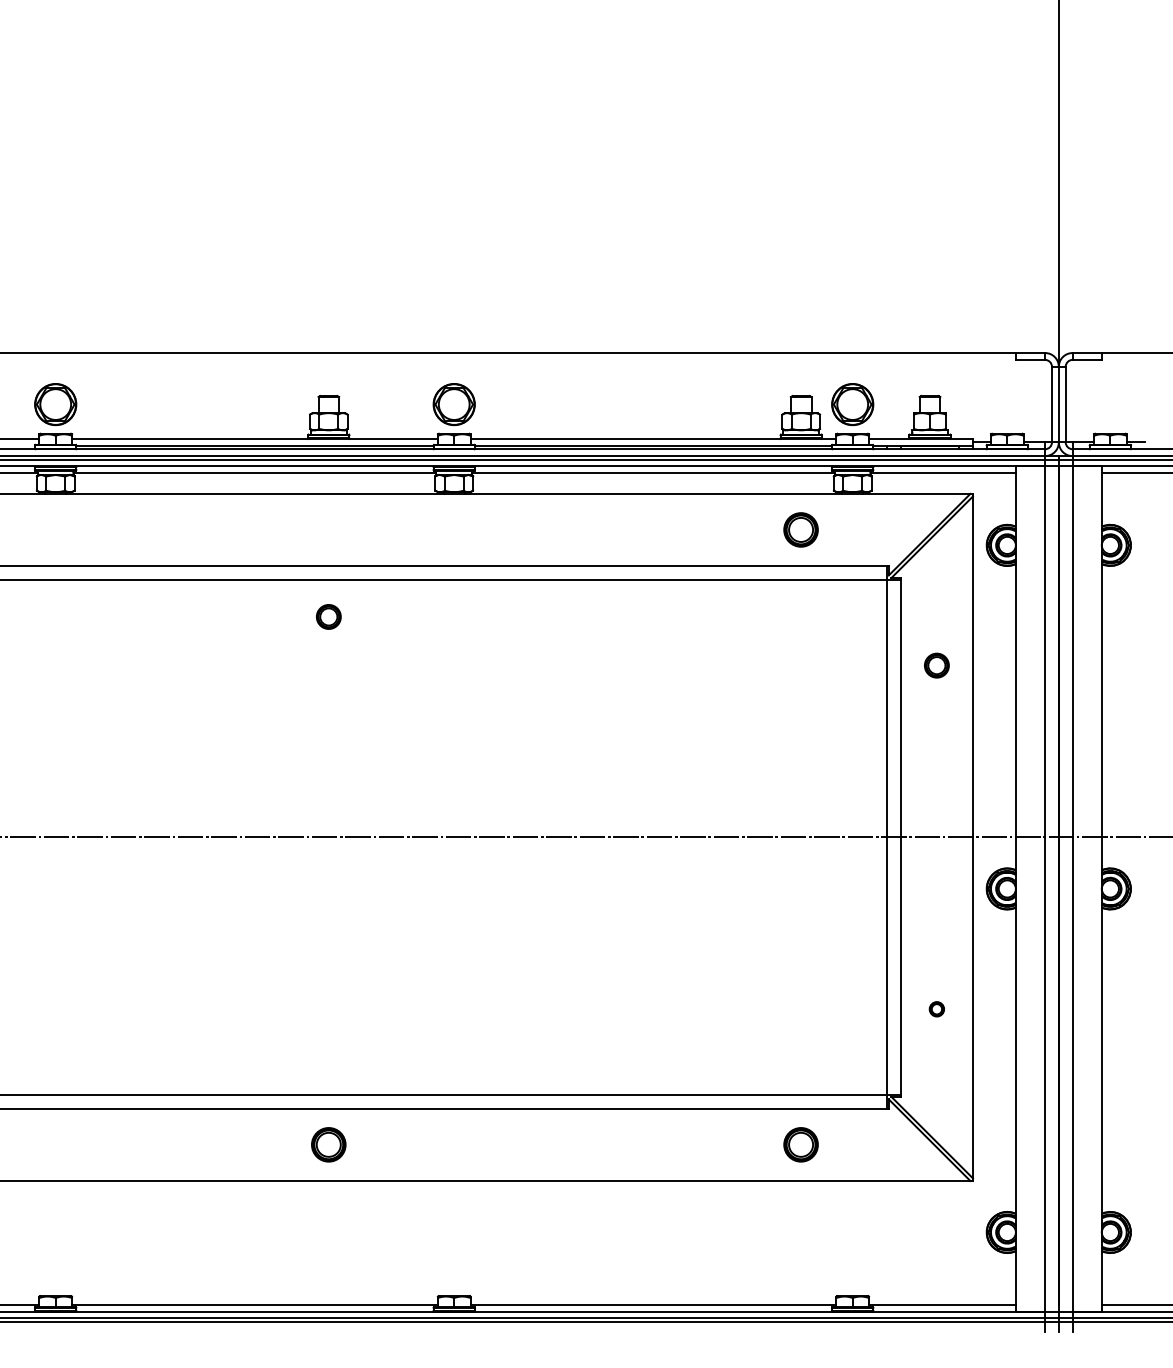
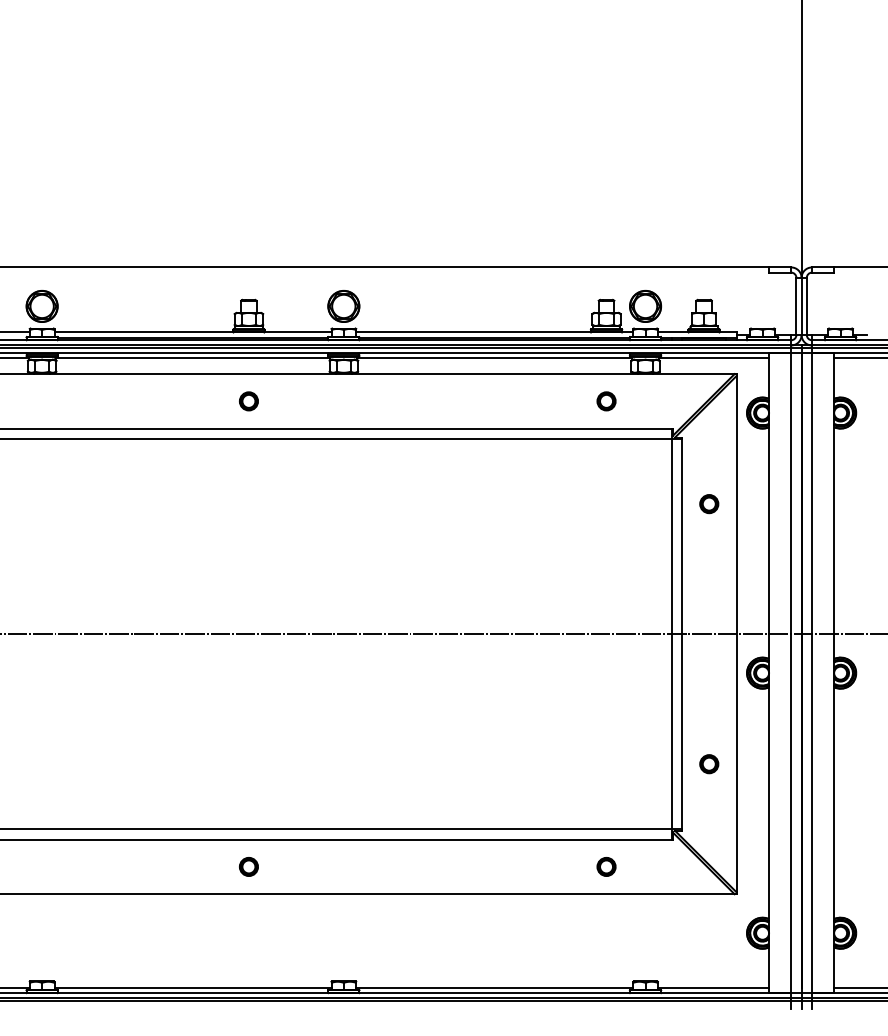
part: (801, 529) -> (606, 401), size x0.71
part: (328, 616) -> (248, 401), moved
part: (936, 1009) -> (708, 764), size x1.67
part: (328, 1144) -> (248, 866), size x0.71
part: (801, 1144) -> (606, 866), size x0.71

